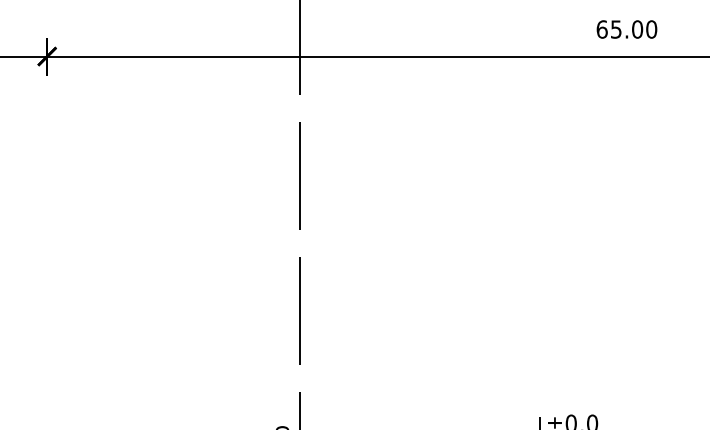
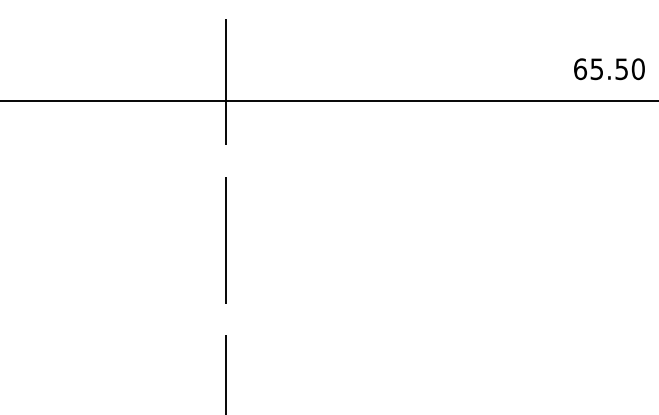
text: (637, 29) -> (621, 69), 65.00 -> 65.50

